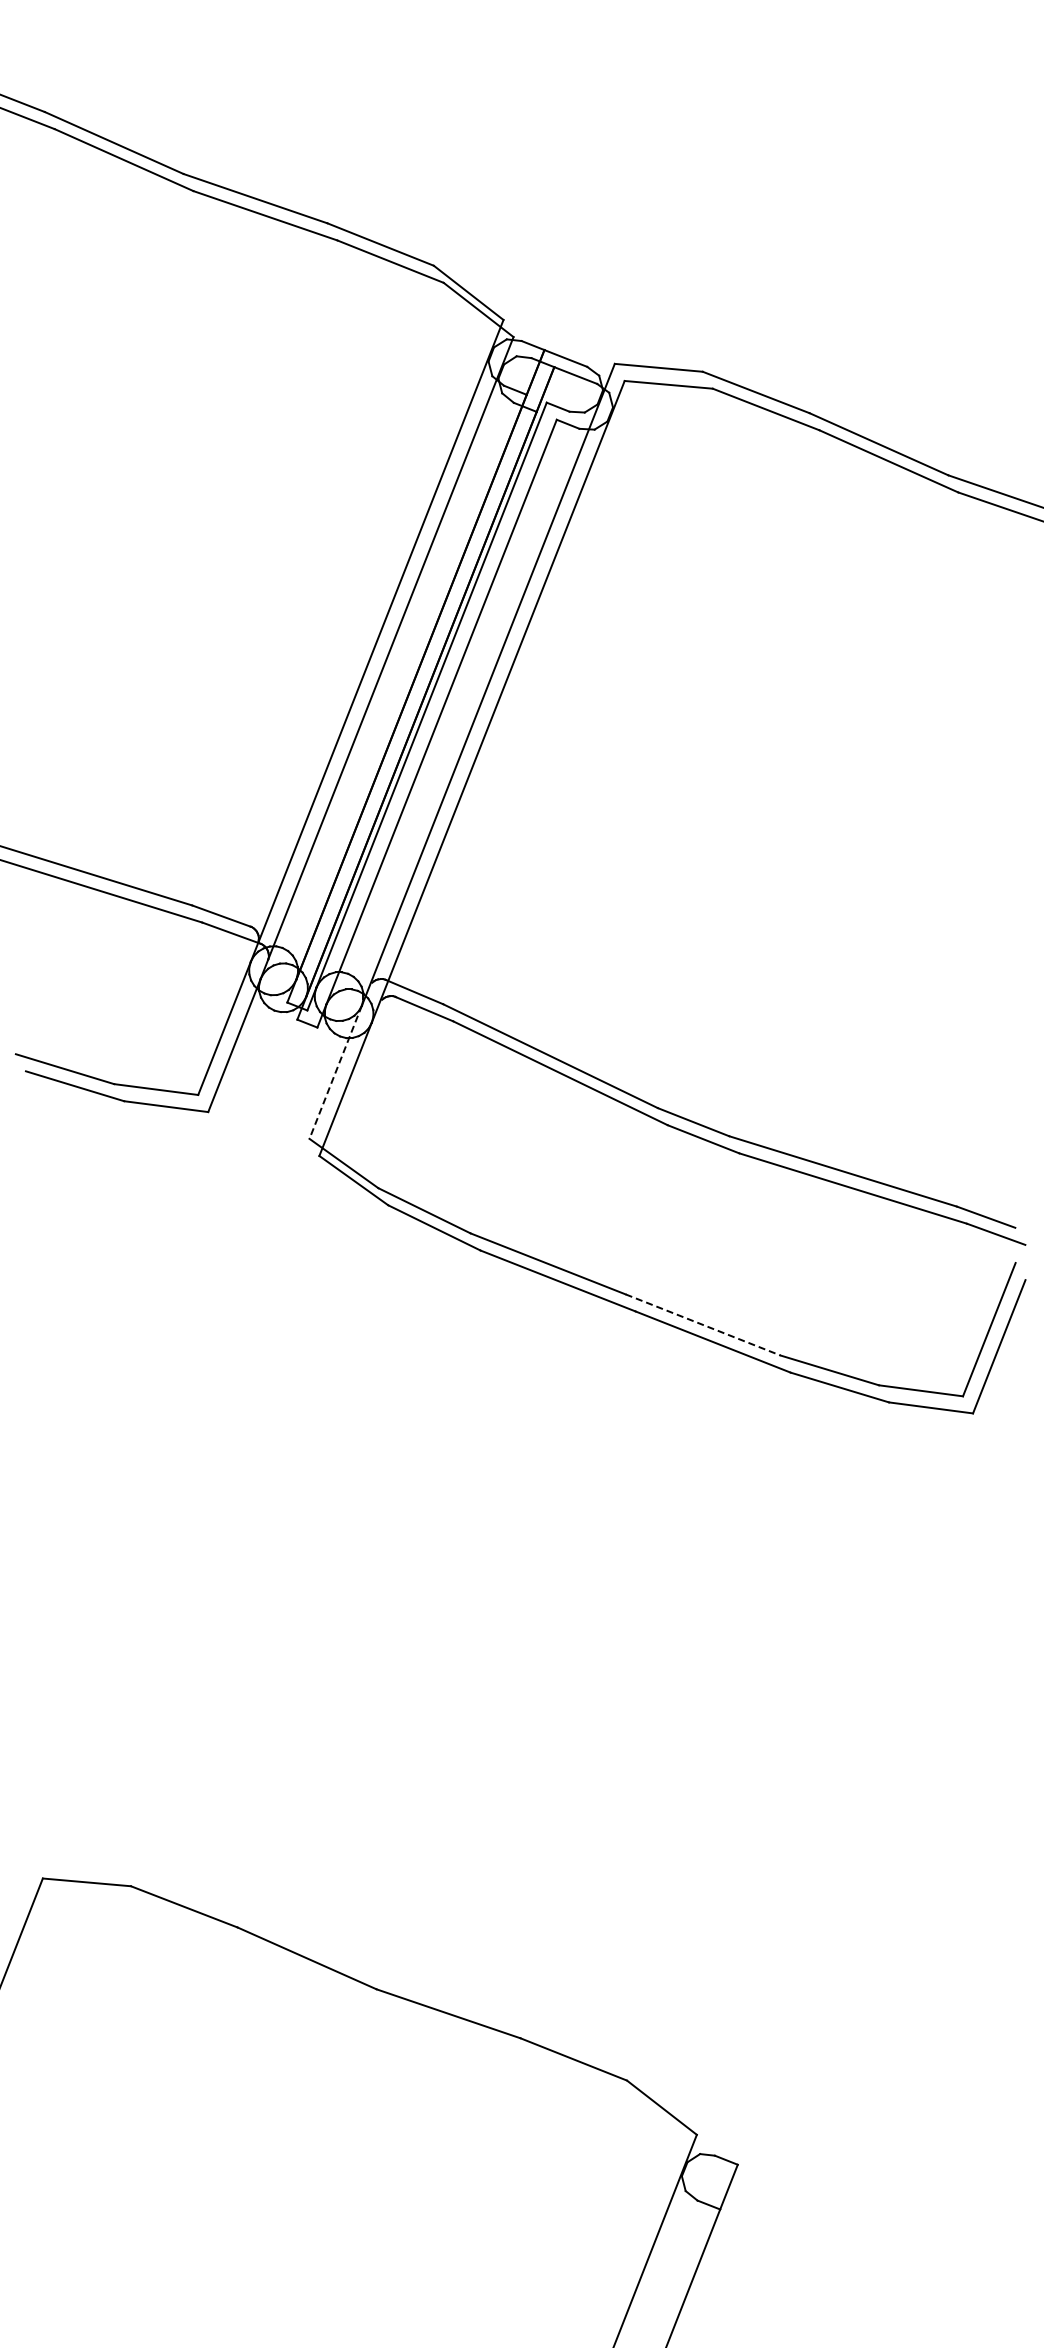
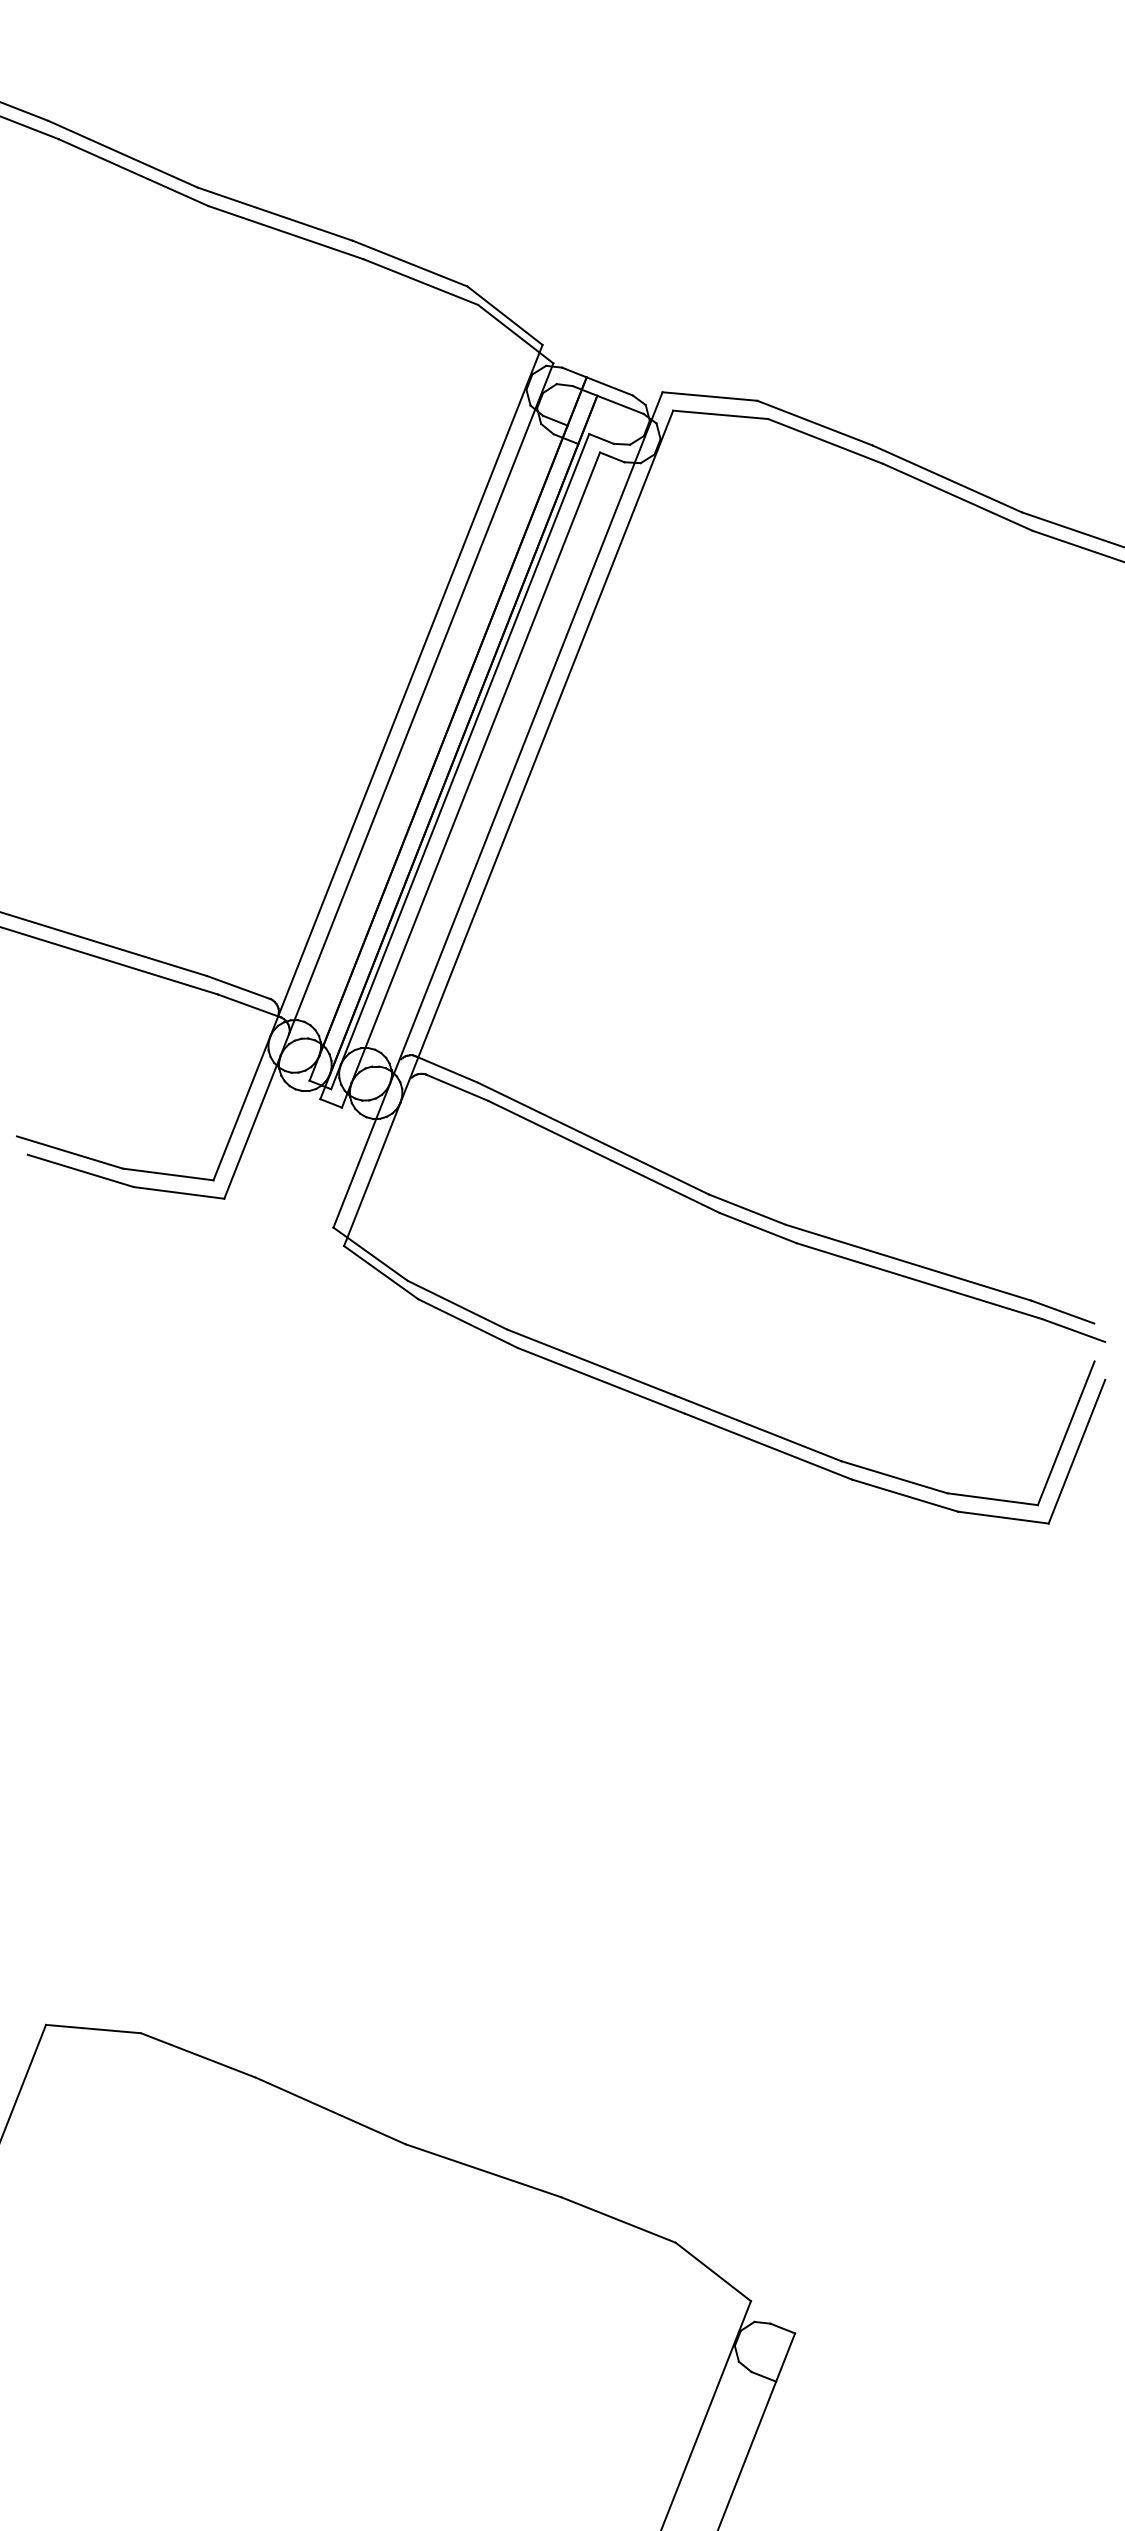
line: (335, 1072) -> (361, 1156), dashed -> solid
line: (703, 1325) -> (758, 1428), dashed -> solid

